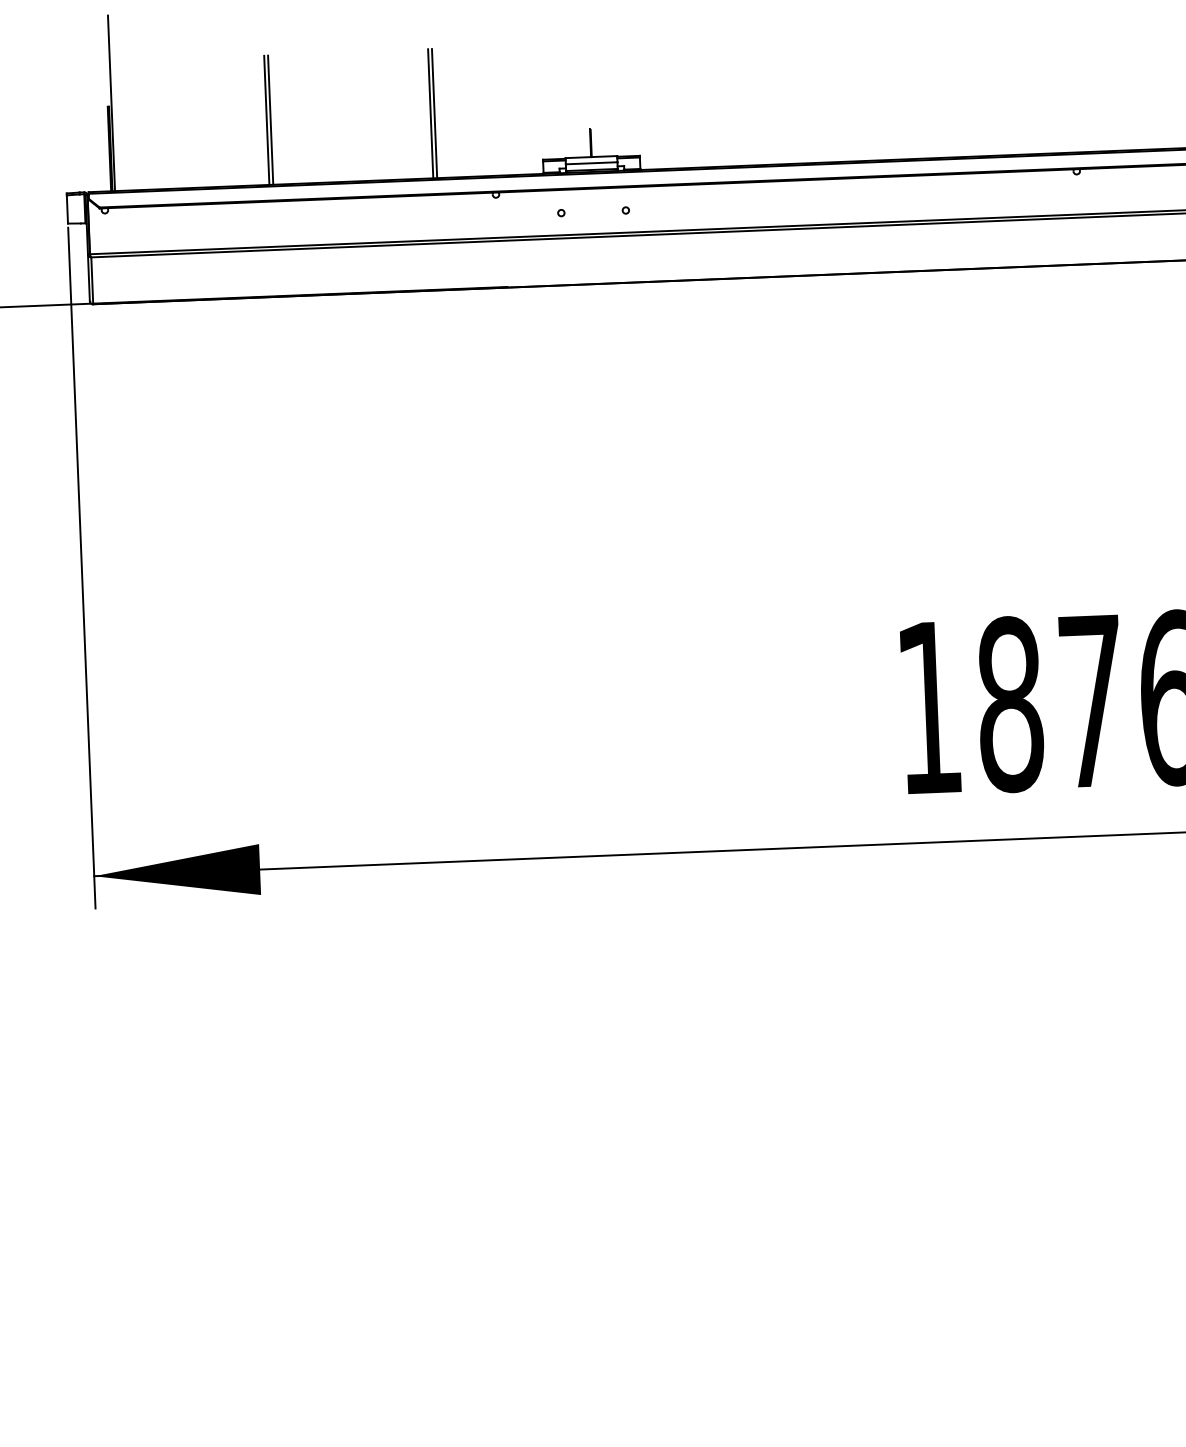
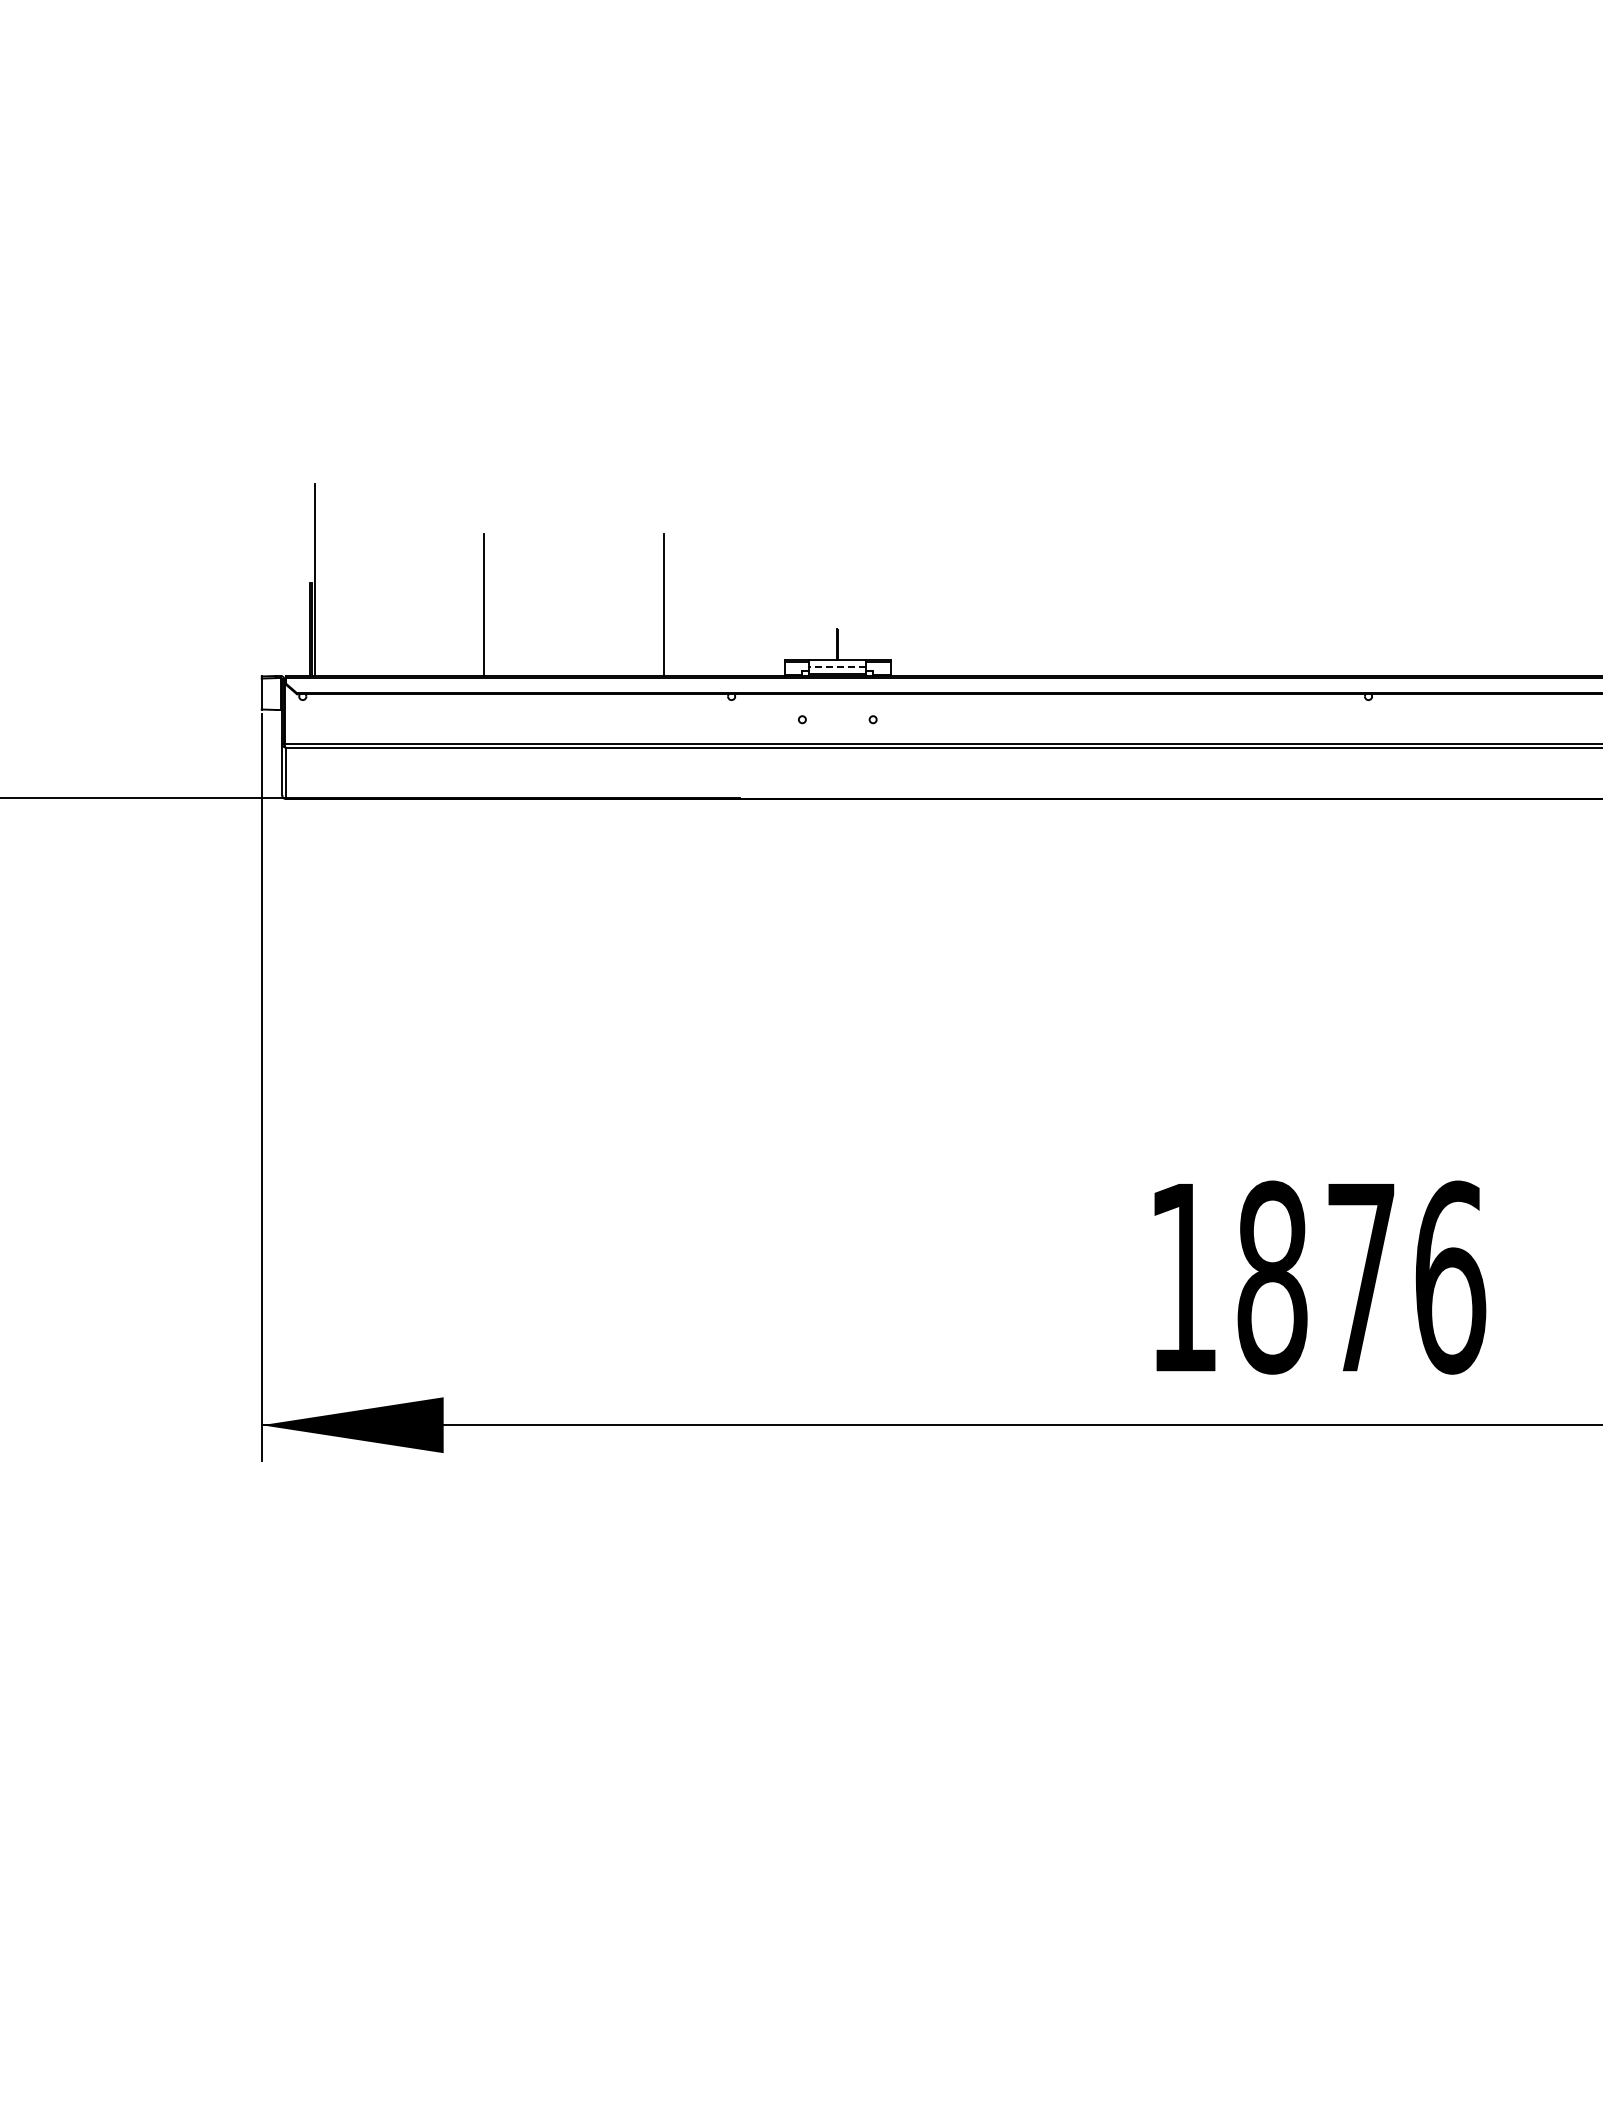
line: (434, 113) -> (667, 605), removed
line: (270, 120) -> (488, 605), removed
line: (591, 163) -> (837, 666), solid -> dashed

